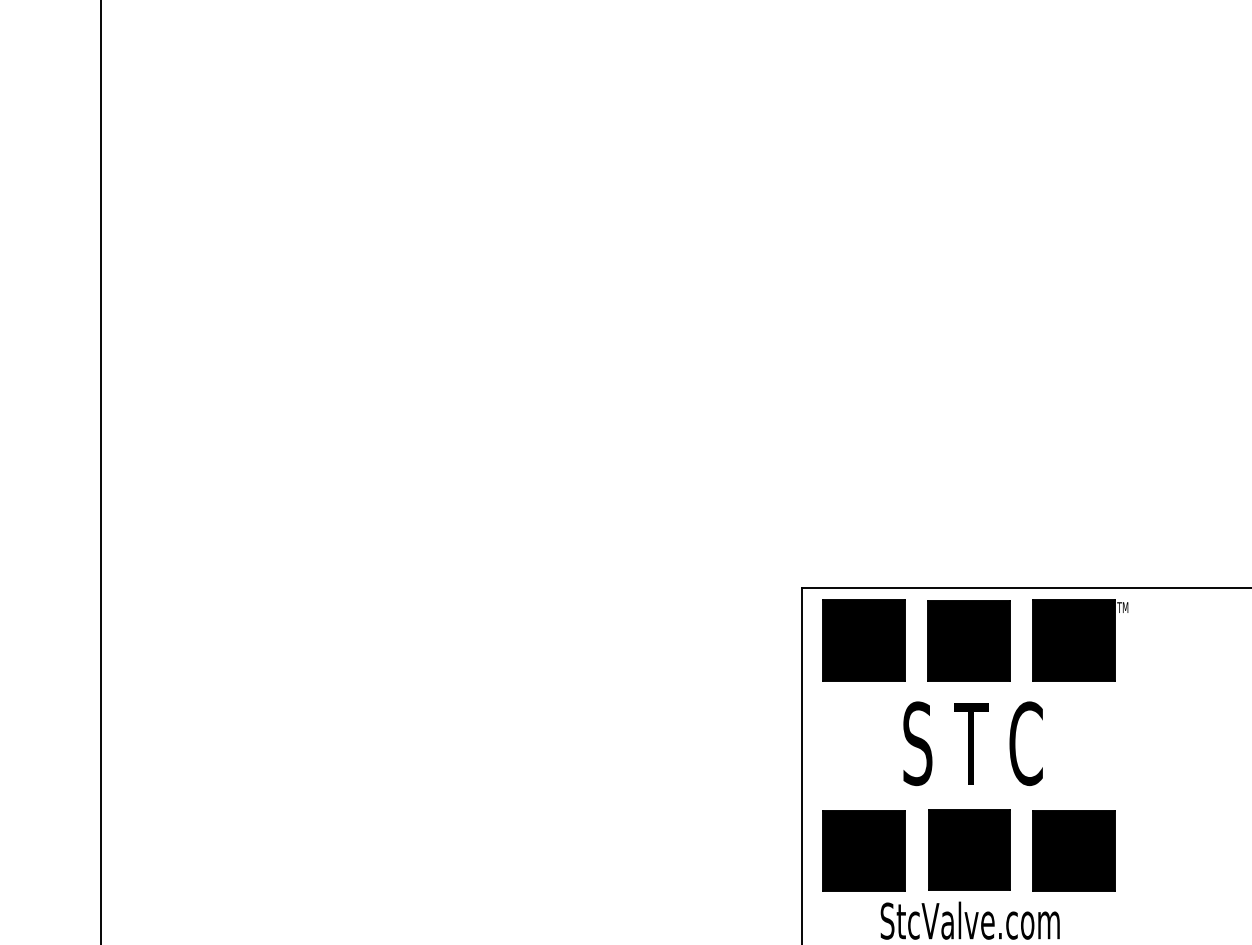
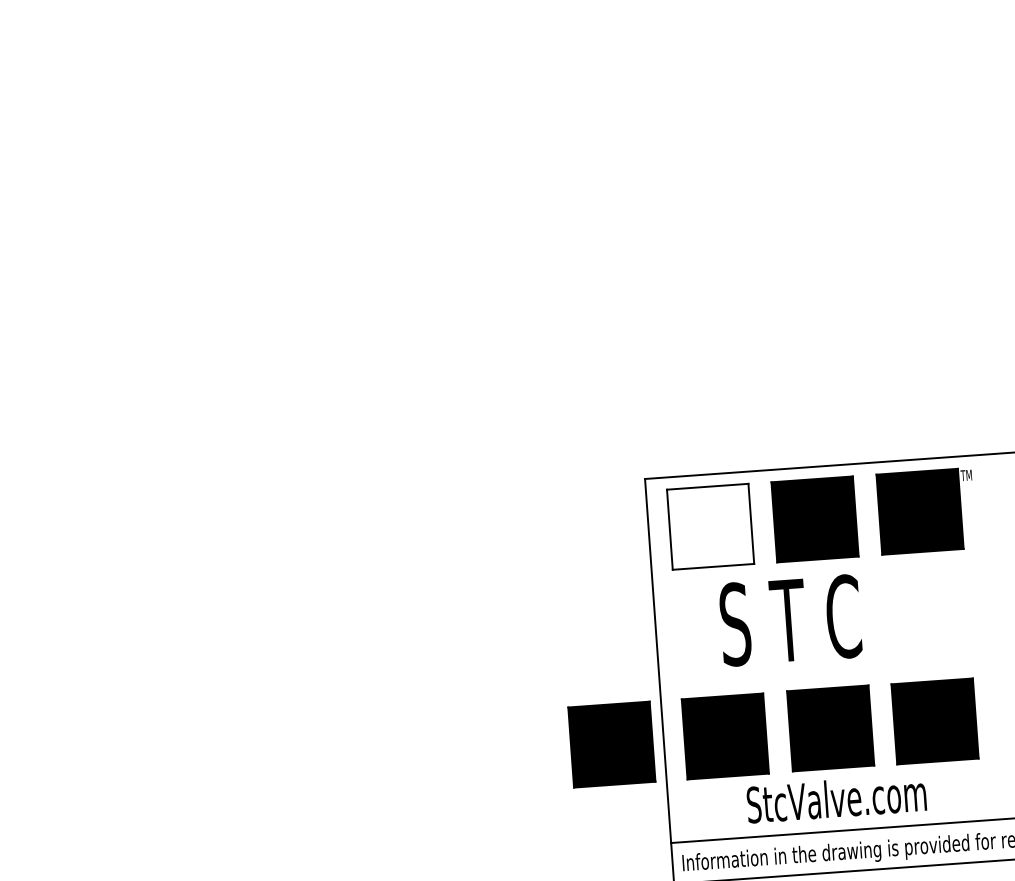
fill: (863, 640) -> (710, 526), removed
text: (972, 743) -> (790, 620), moved
part: (749, 850) -> (611, 744), added

